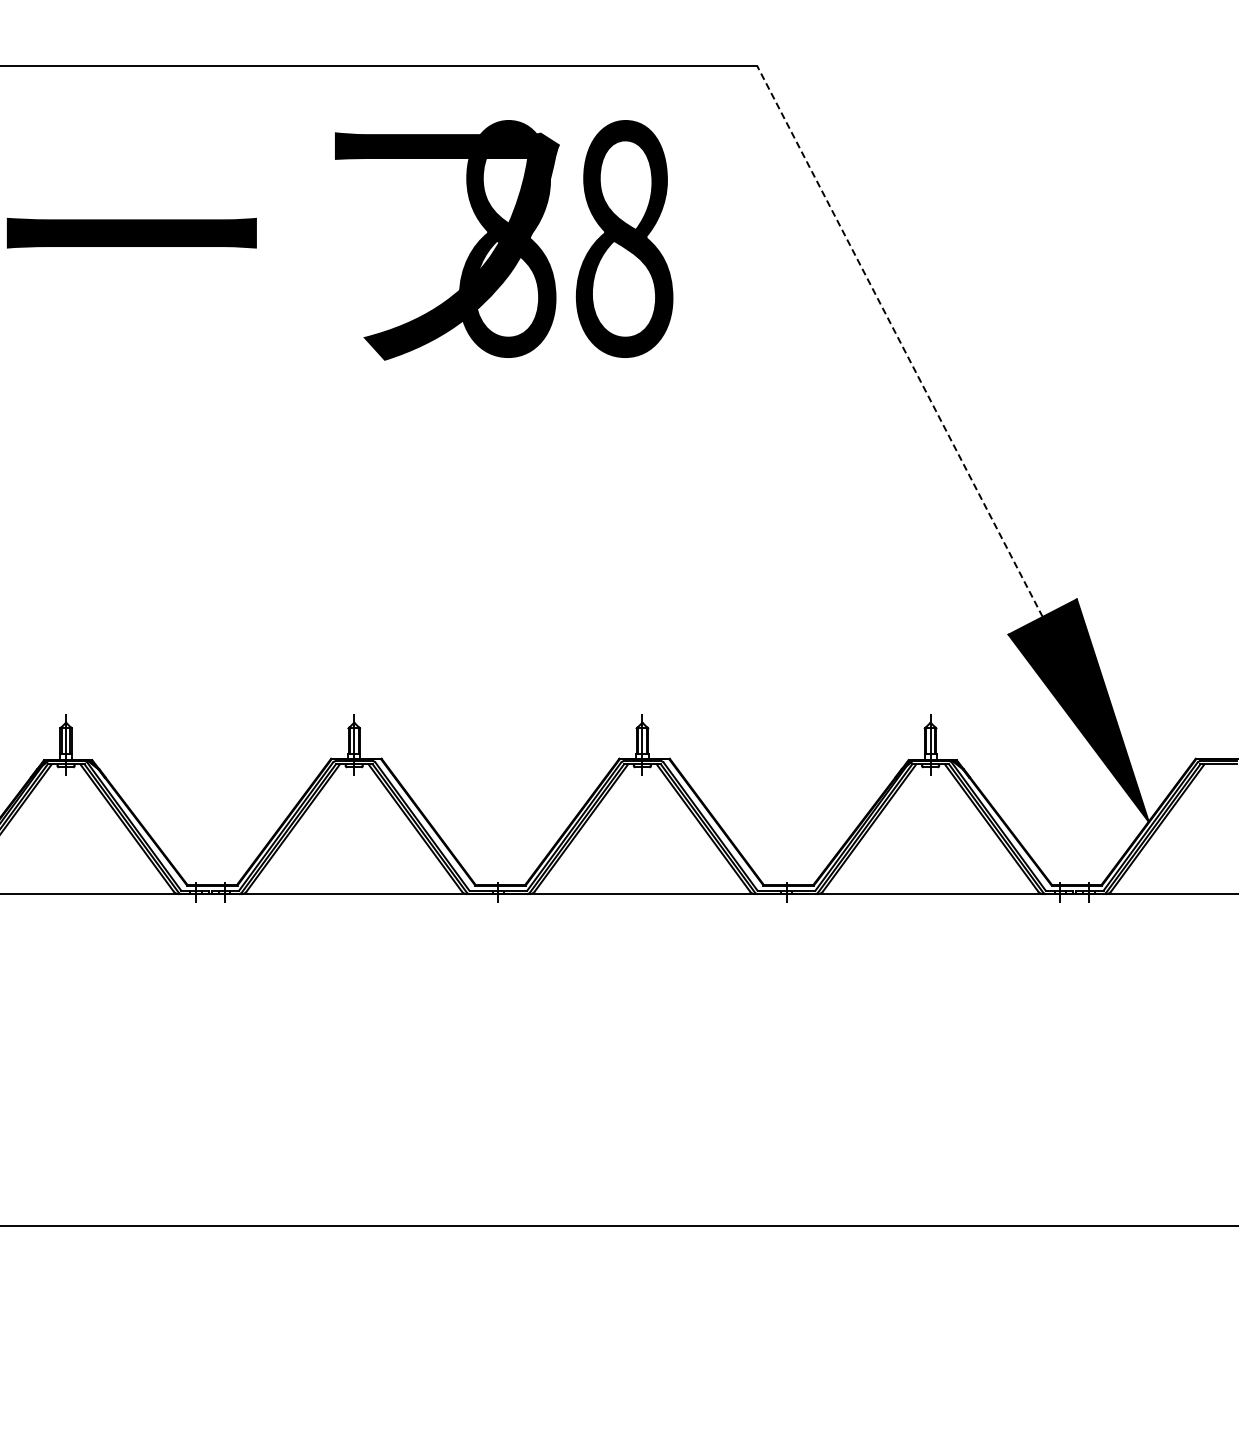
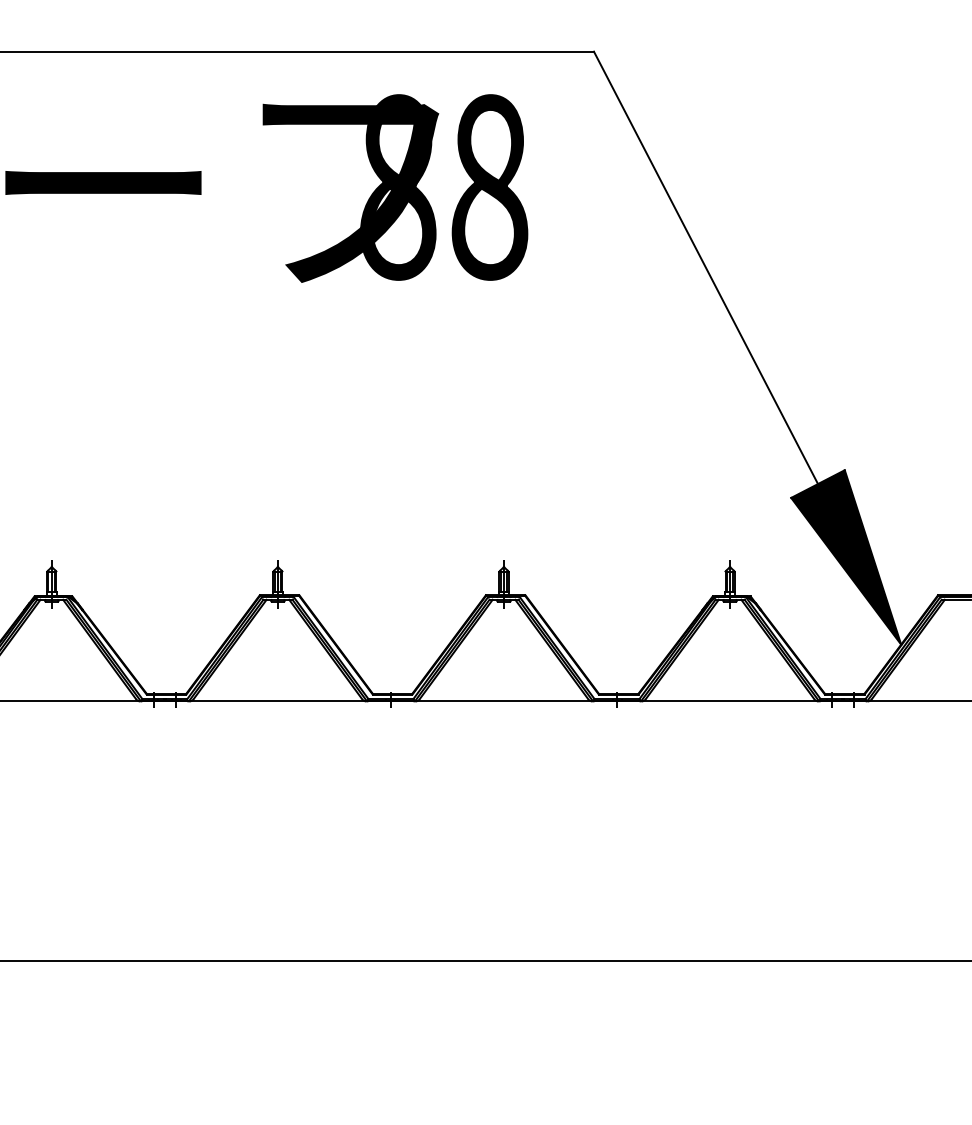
line: (899, 340) -> (705, 267), dashed -> solid

